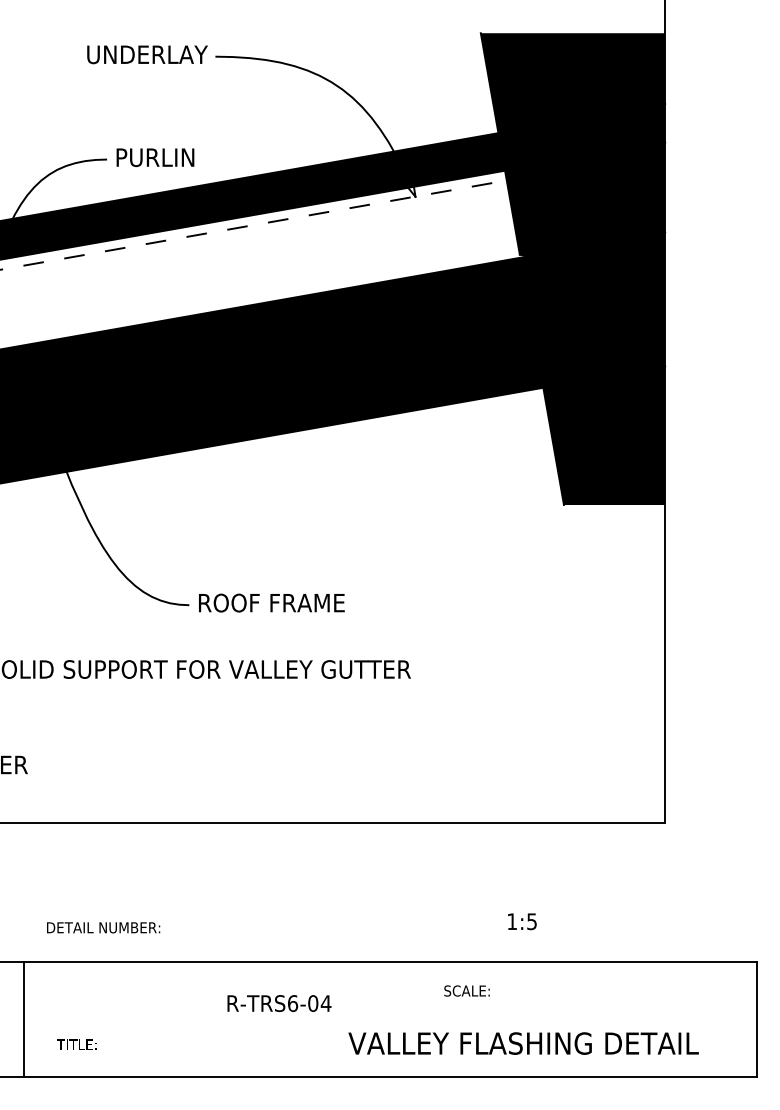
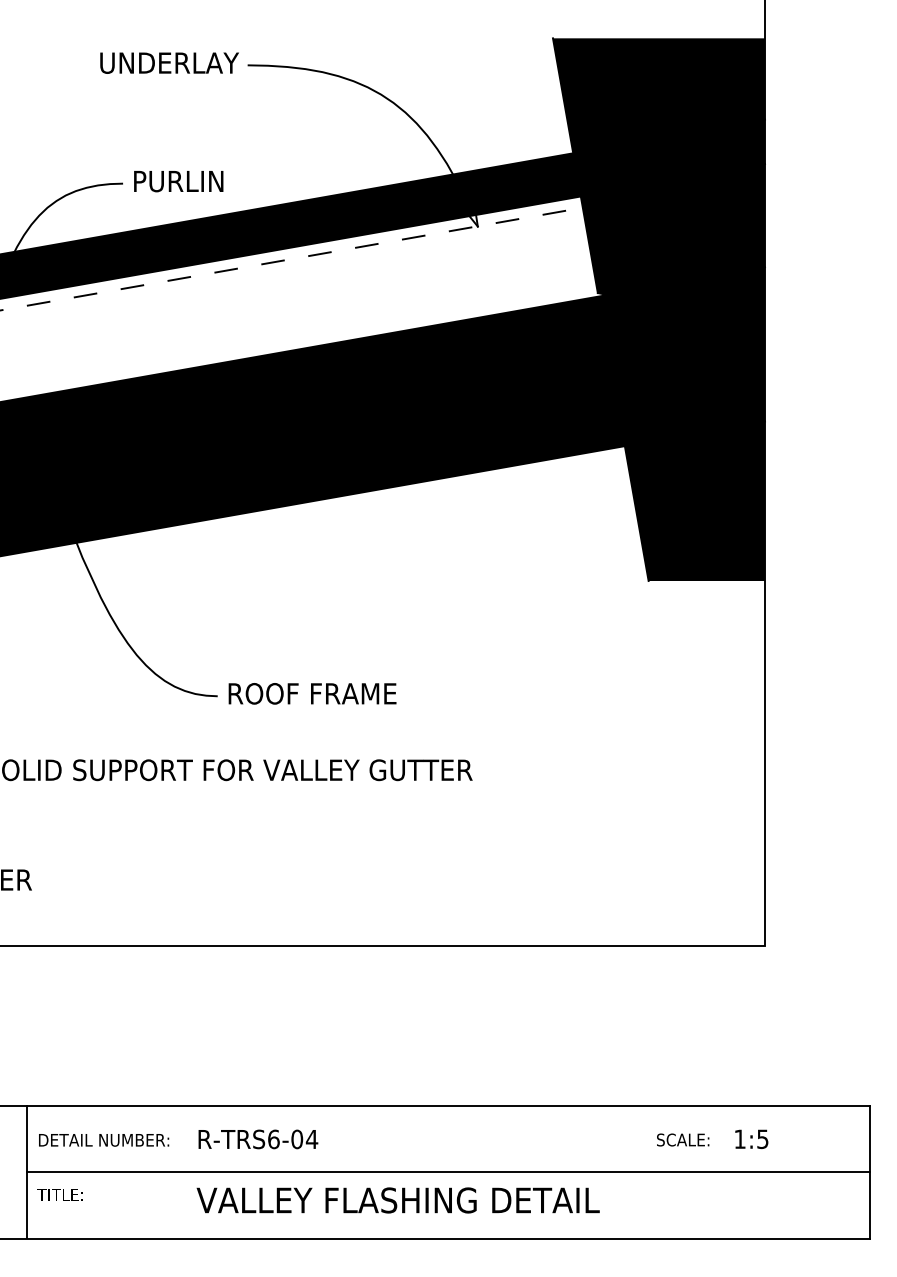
text: (522, 921) -> (751, 1138), moved
text: (103, 927) -> (104, 1140), moved
text: (467, 990) -> (683, 1139), moved
text: (279, 1003) -> (258, 1139), moved
line: (390, 1019) -> (448, 1172), added
text: (523, 1043) -> (397, 1200), moved
text: (76, 1044) -> (59, 1194), moved

